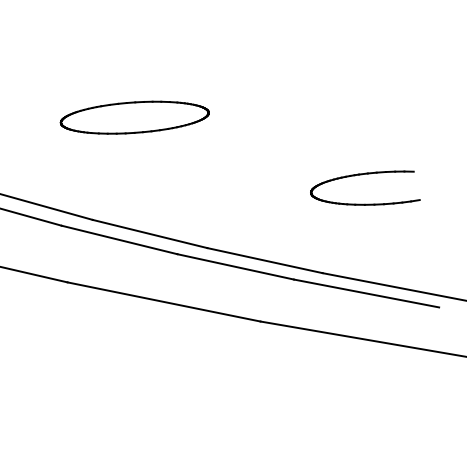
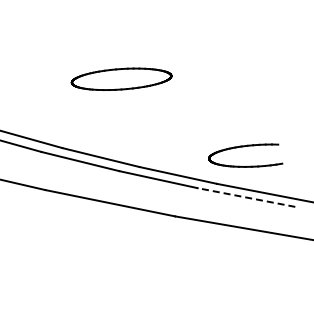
part: (134, 116) -> (121, 78), moved
part: (363, 175) -> (244, 147), moved
line: (366, 293) -> (246, 197), solid -> dashed

